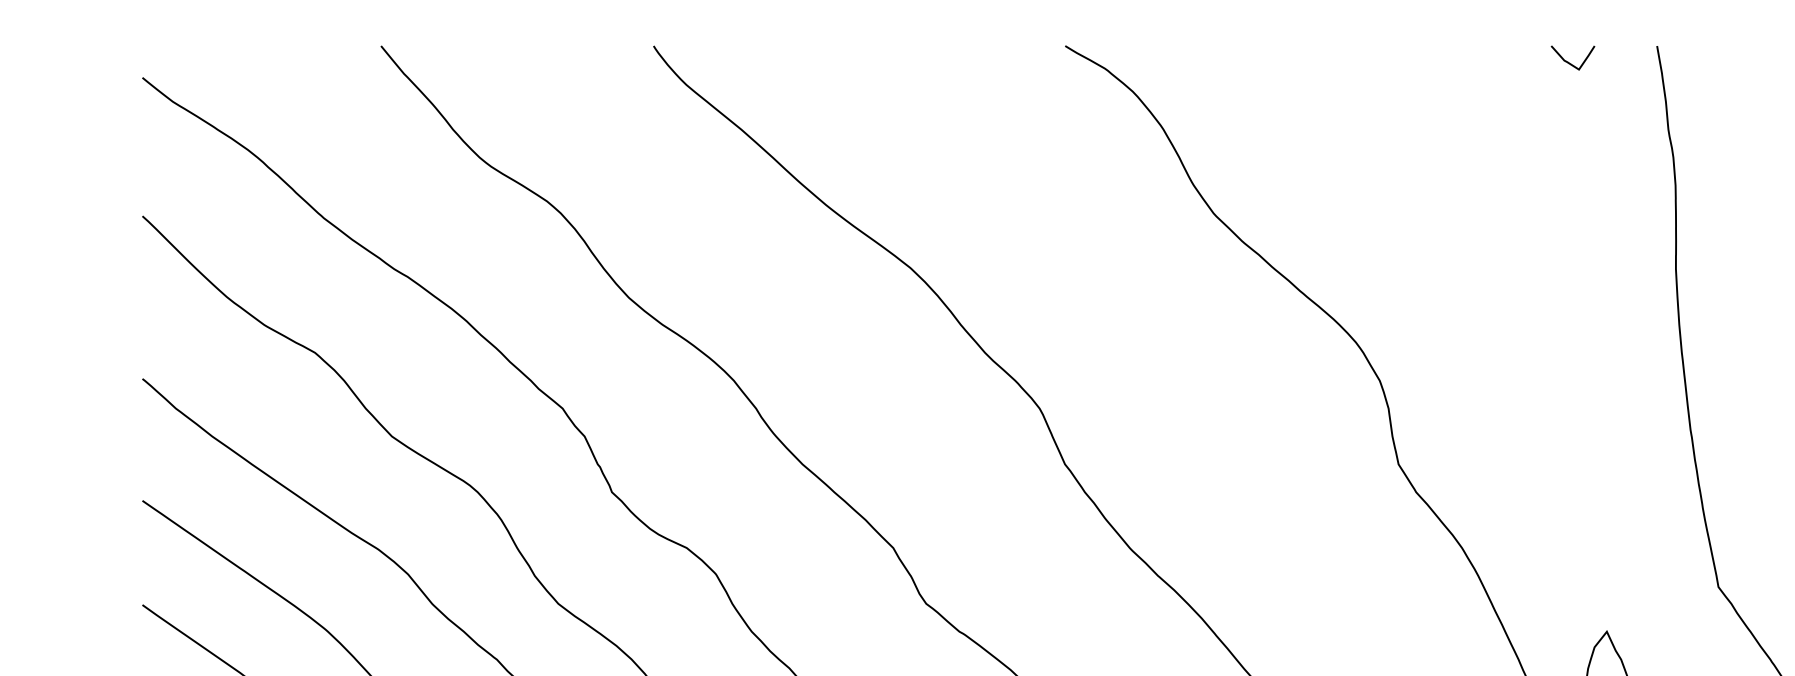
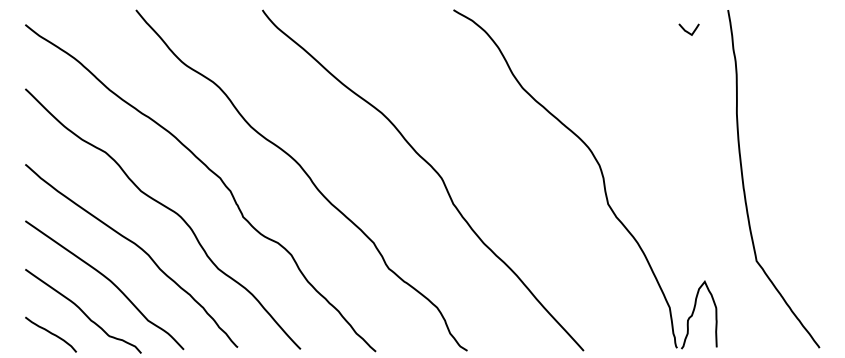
curve: (1571, 62) -> (688, 31), moved

